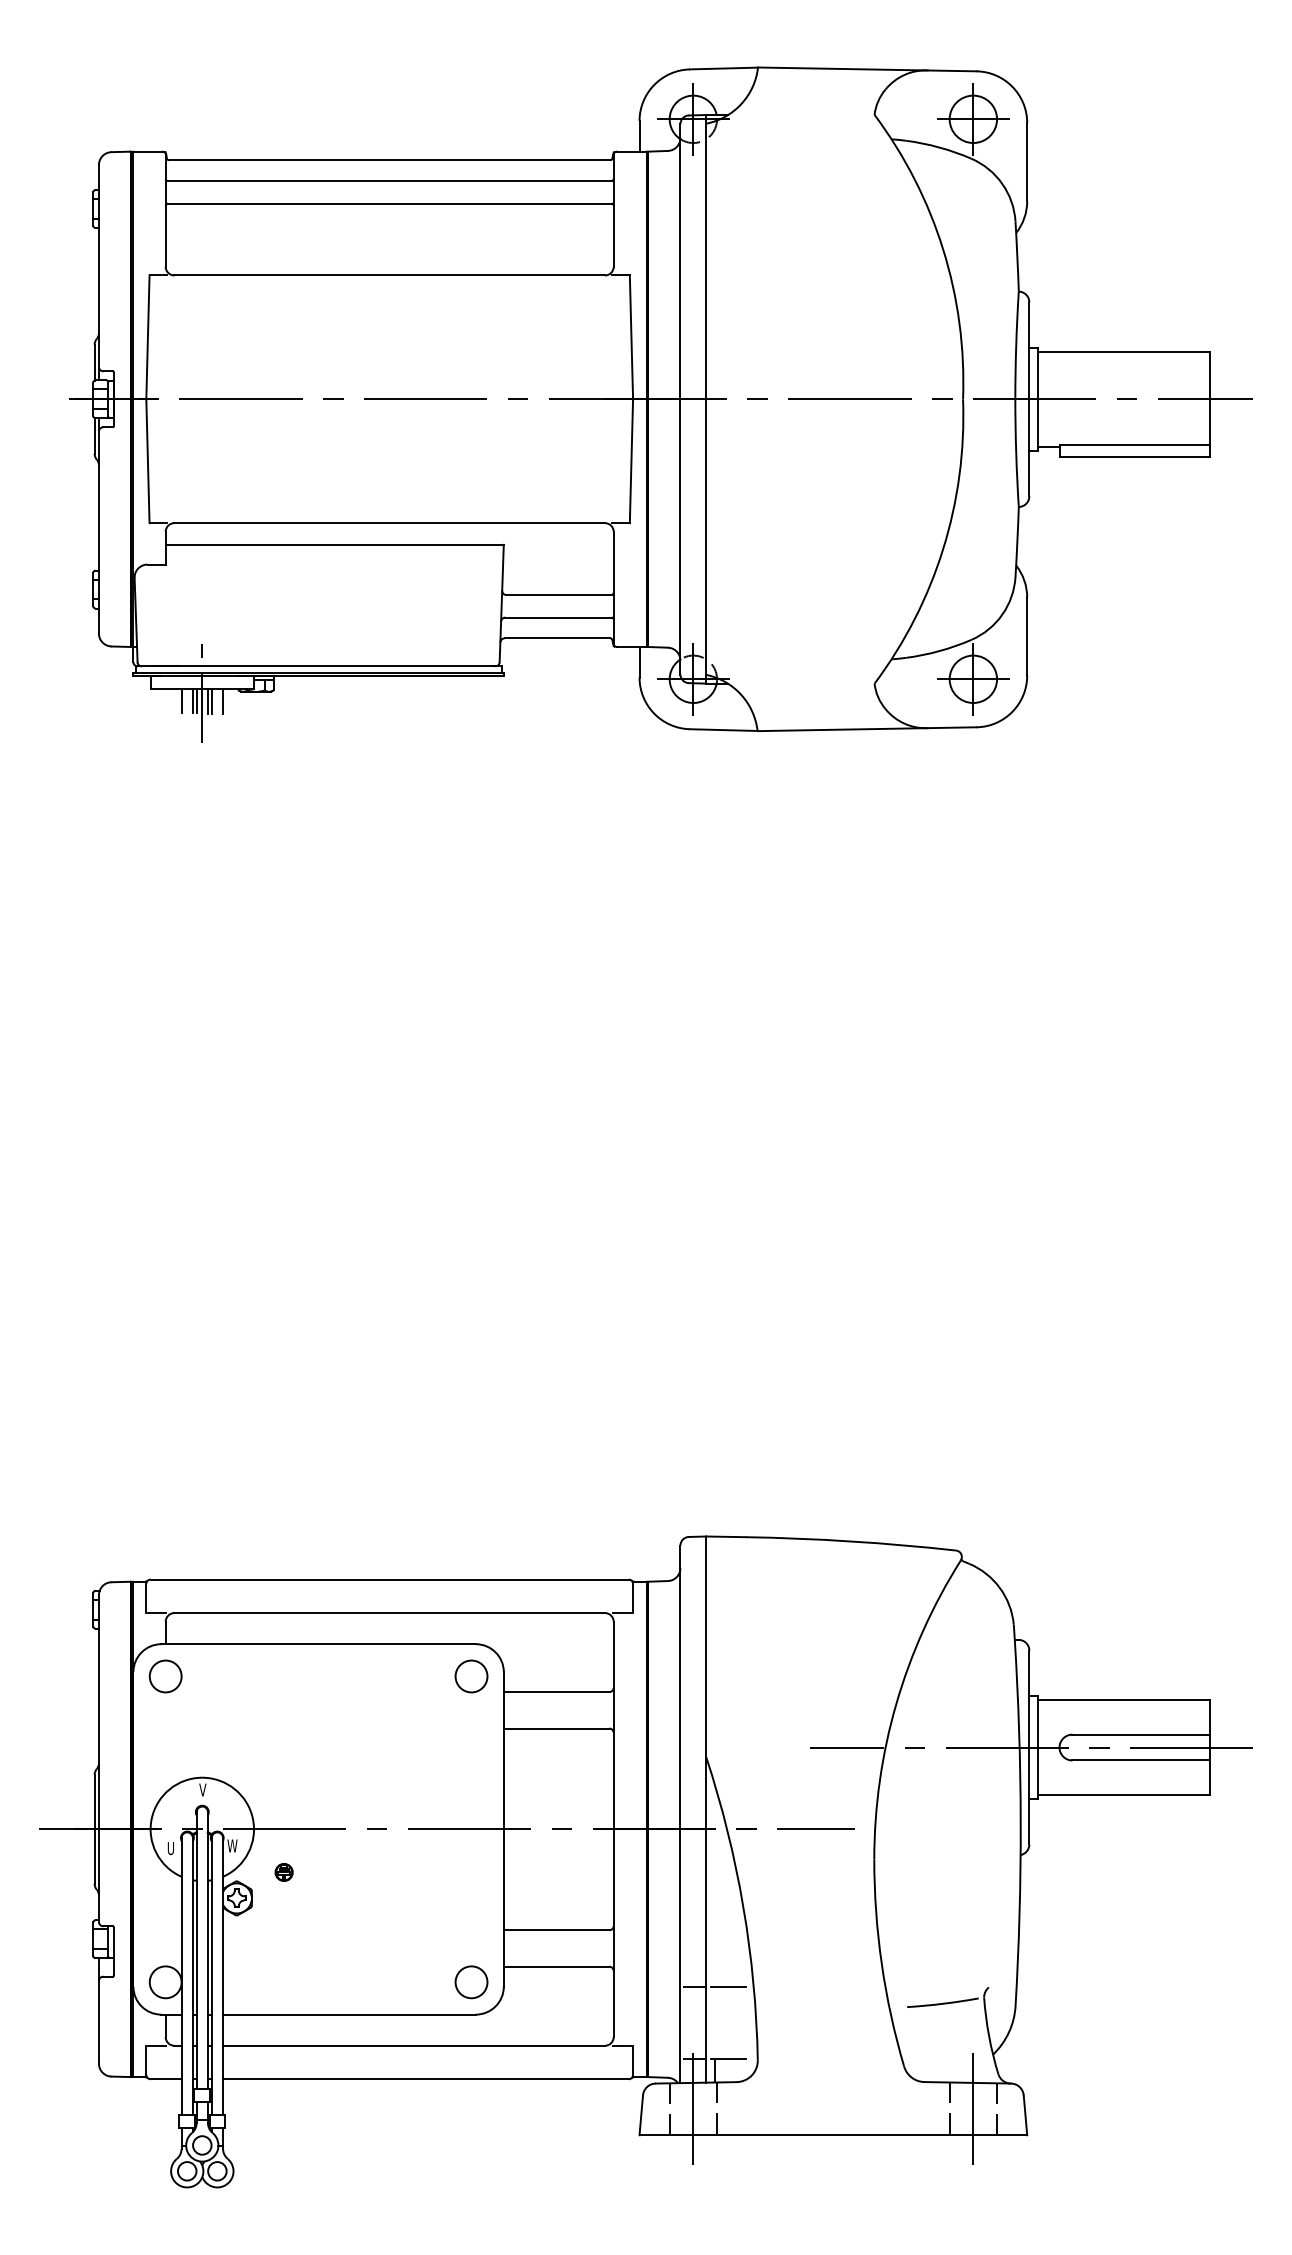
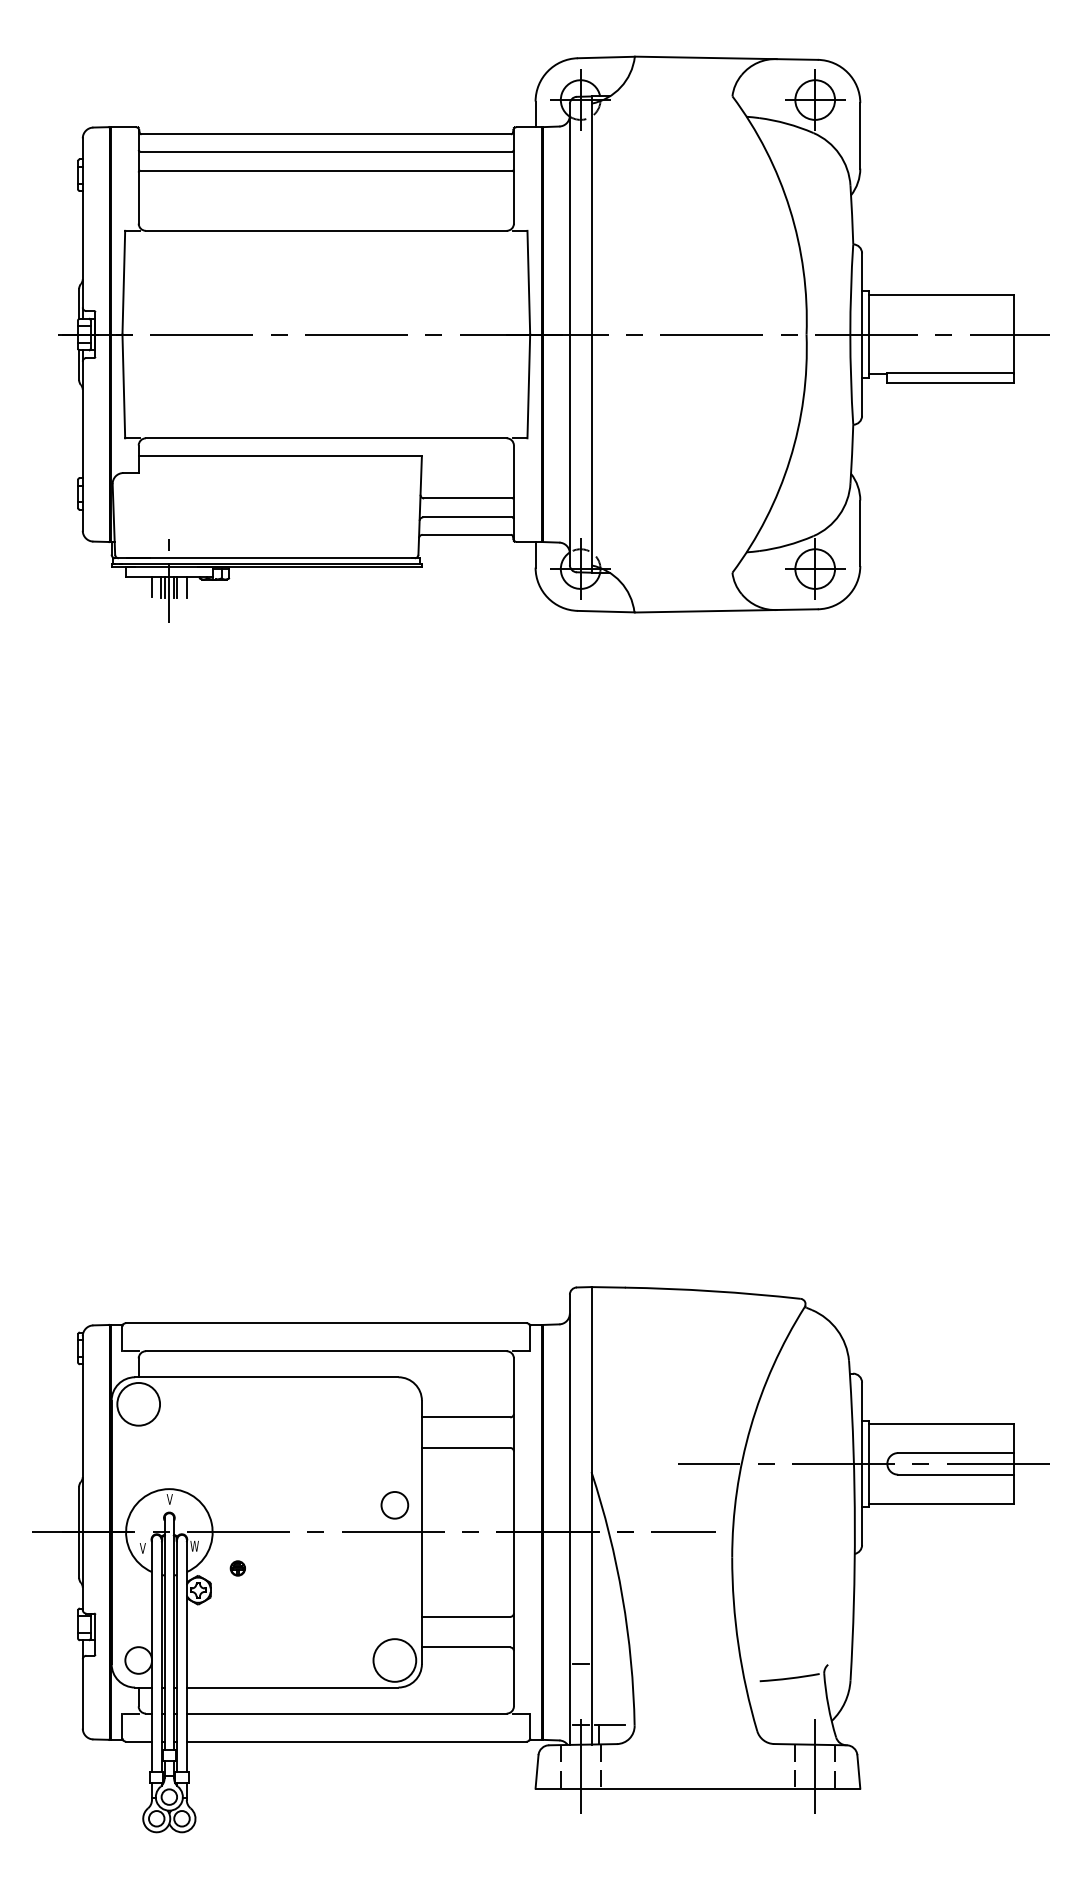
circle: (165, 1675) -> (138, 1403), size x1.6
circle: (471, 1676) -> (394, 1505), moved
text: (170, 1848) -> (142, 1548), U -> V
circle: (471, 1982) -> (394, 1660), size x1.6
line: (728, 1987) -> (610, 1664), removed

